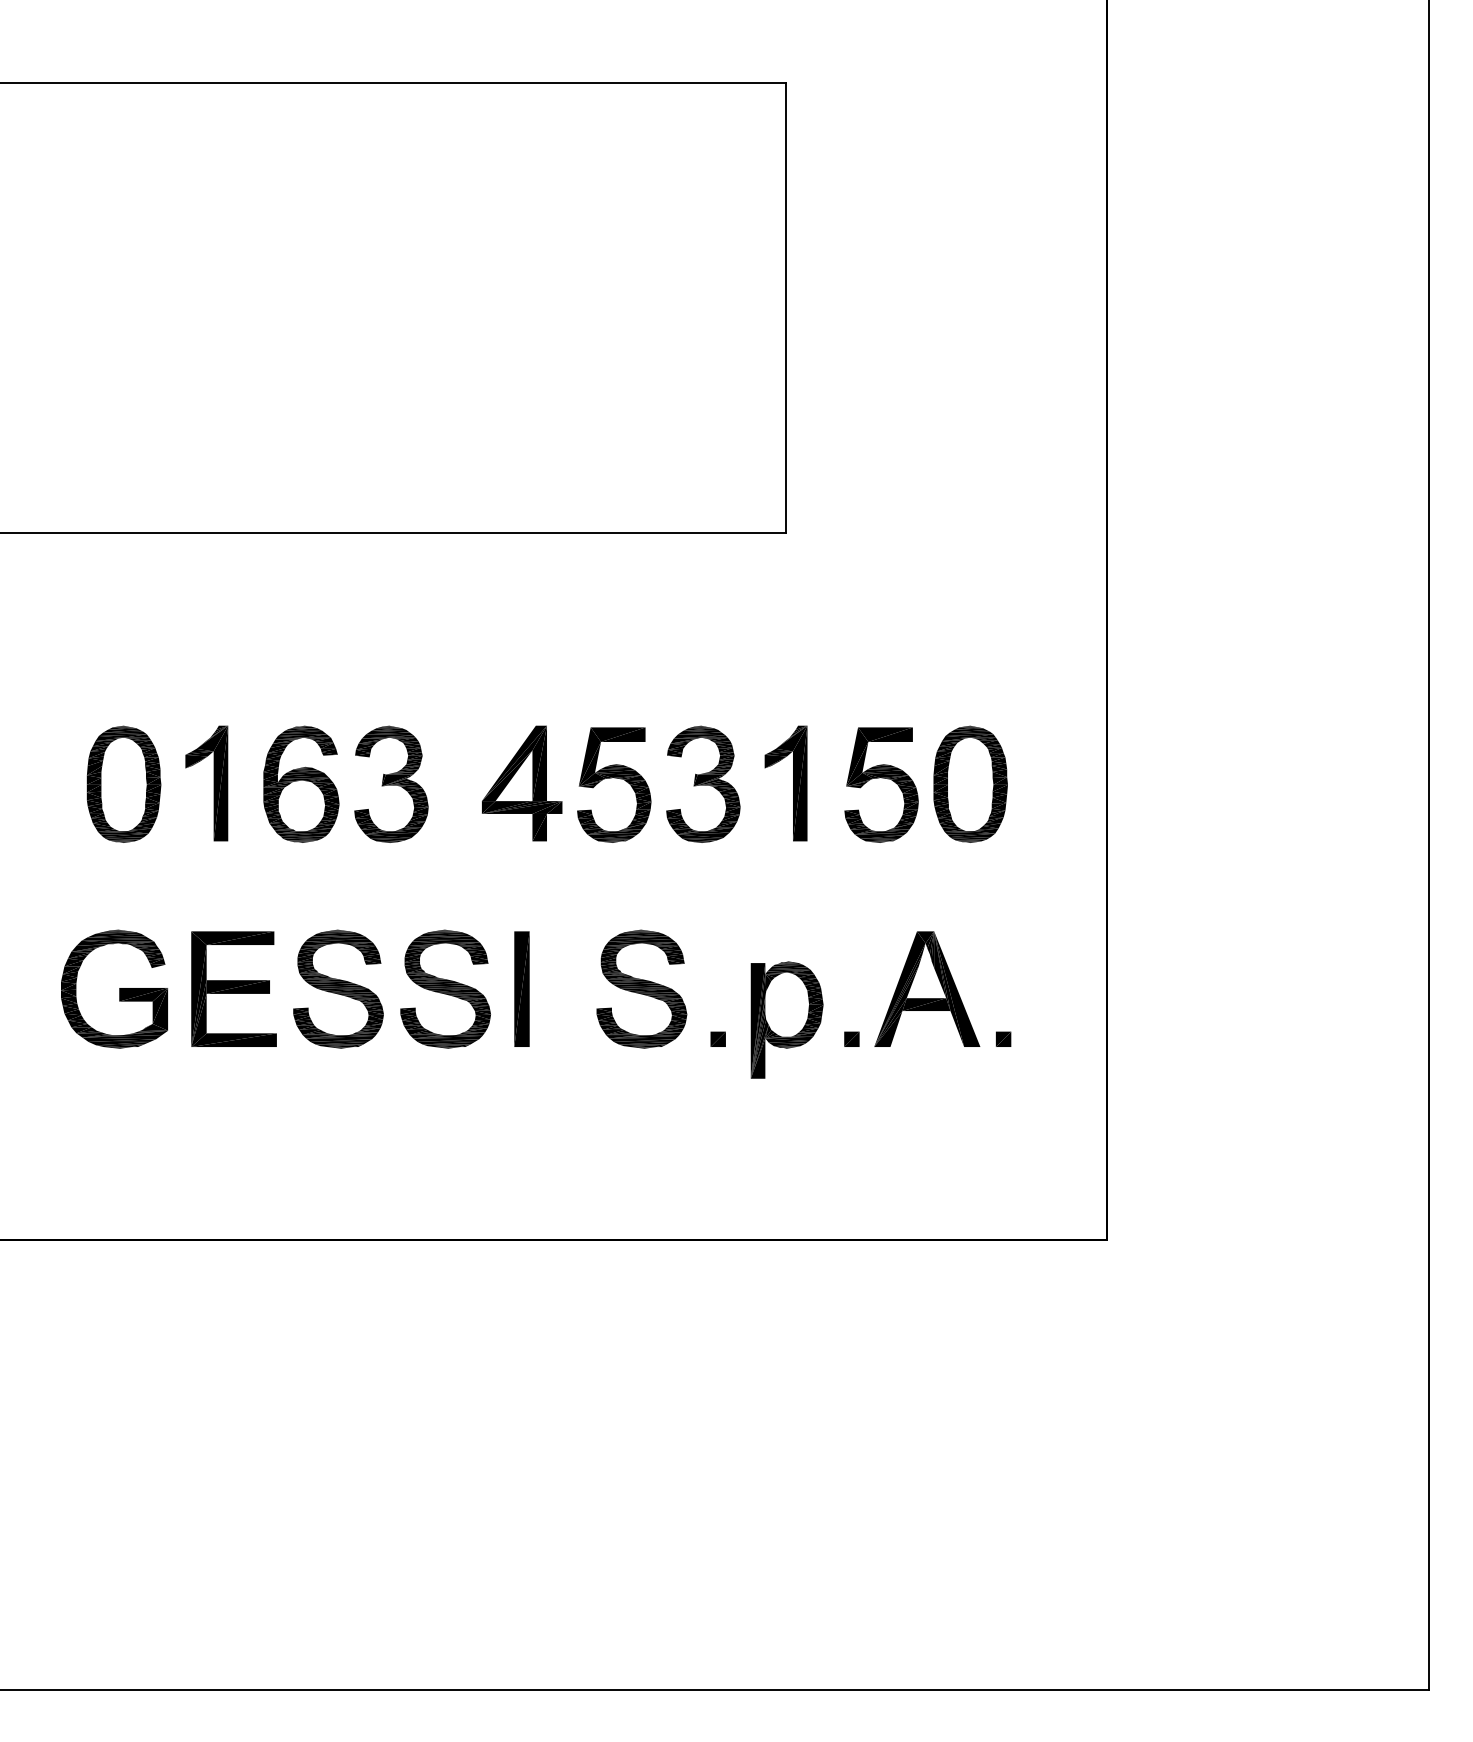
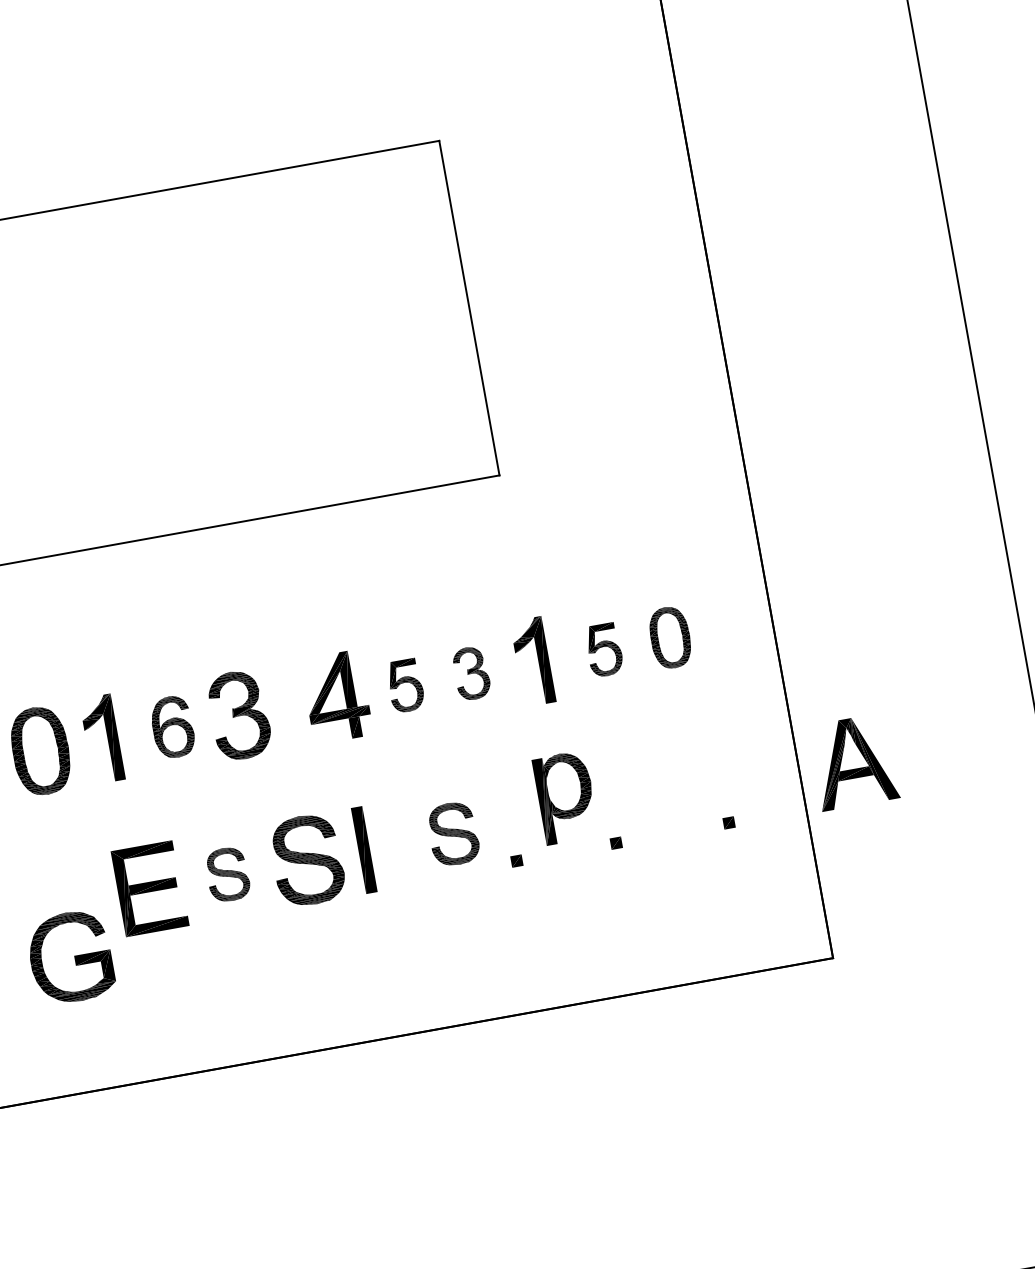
part: (301, 783) -> (172, 726), size x0.7
part: (703, 783) -> (471, 672), size x0.6
part: (970, 783) -> (670, 637), size x0.7
part: (614, 784) -> (405, 685), size x0.6
part: (881, 784) -> (604, 649), size x0.6
part: (114, 988) -> (70, 956), moved
part: (338, 988) -> (227, 874), size x0.6
part: (641, 988) -> (453, 833), size x0.7
part: (927, 988) -> (853, 761), moved
part: (786, 1019) -> (565, 797), moved

